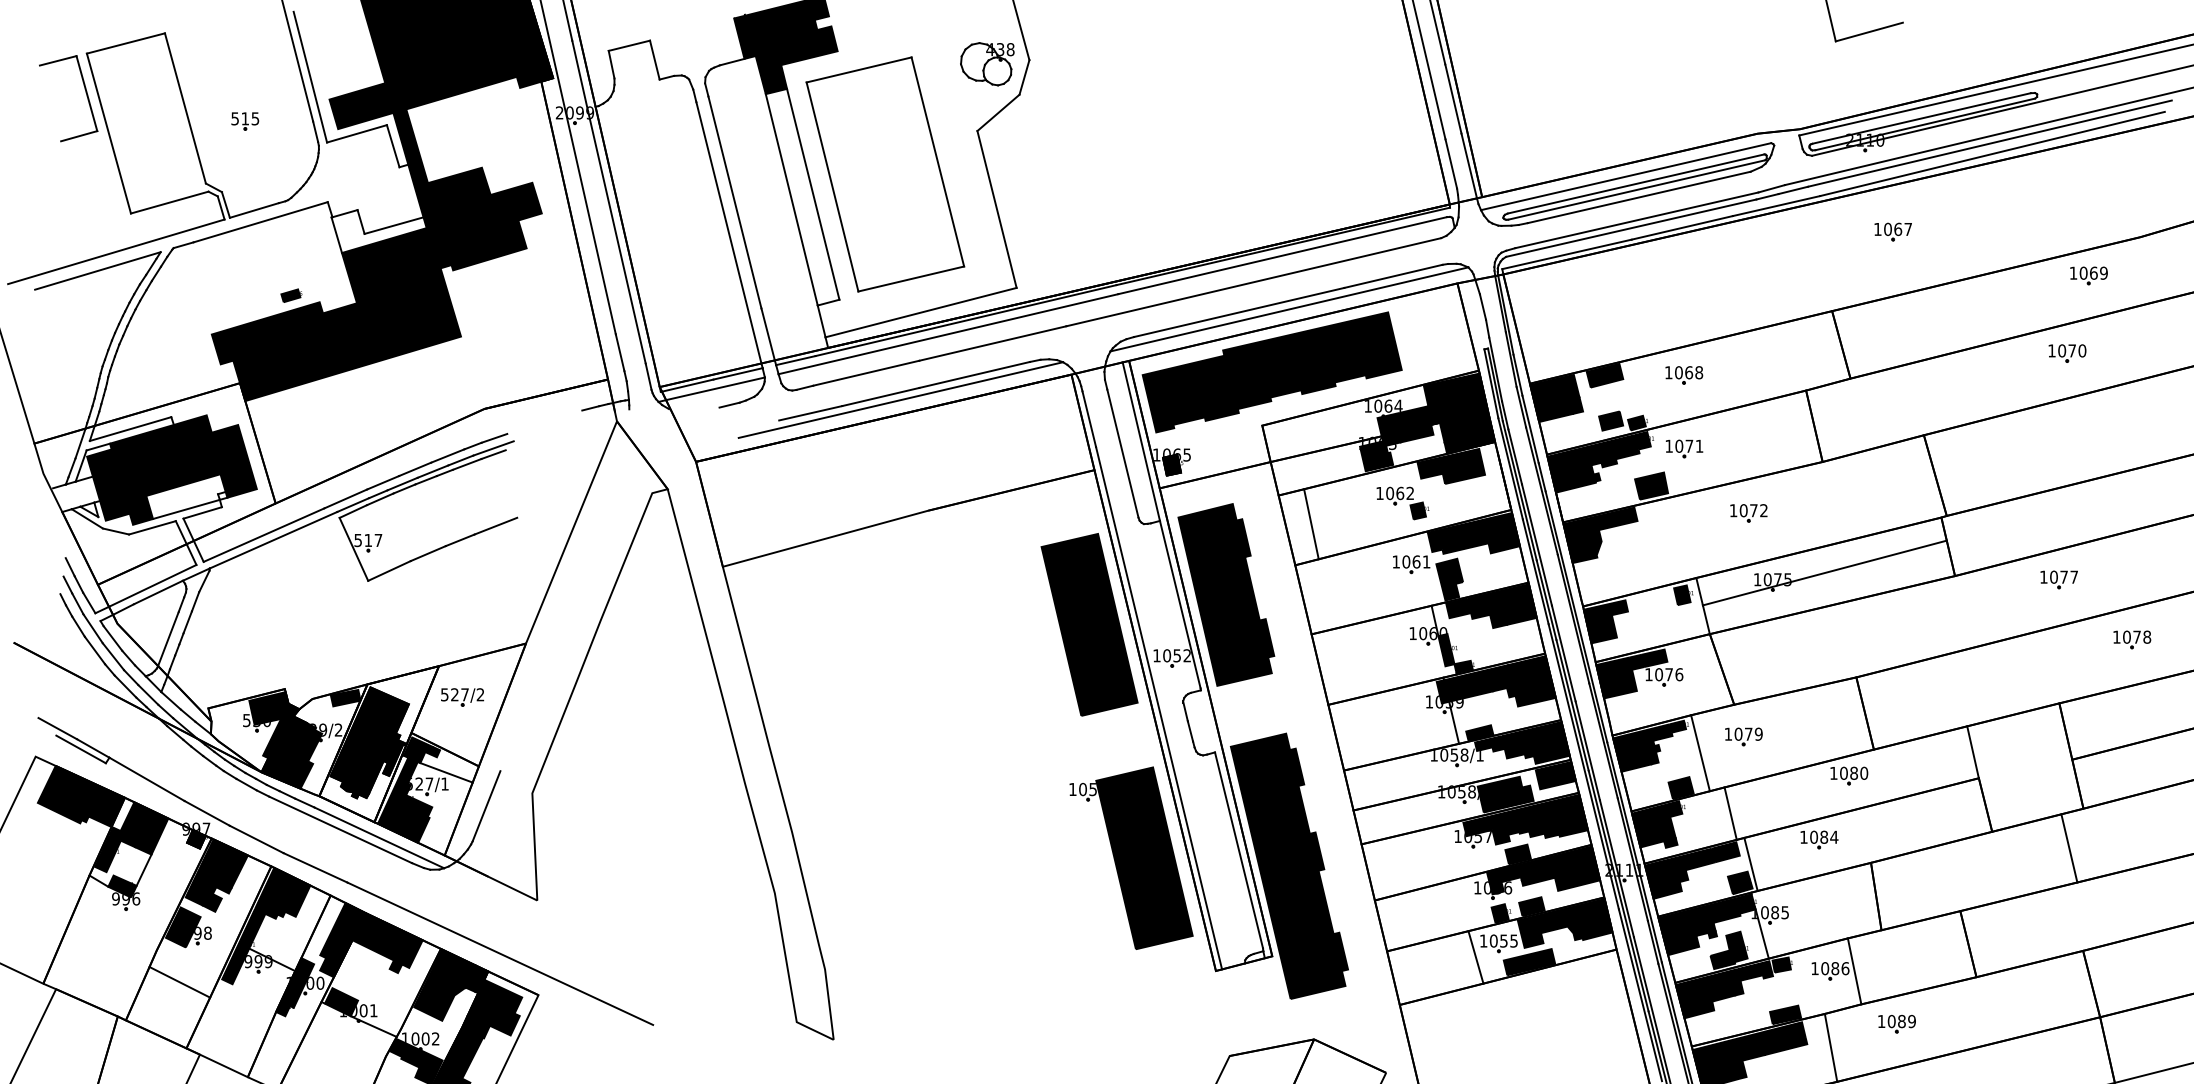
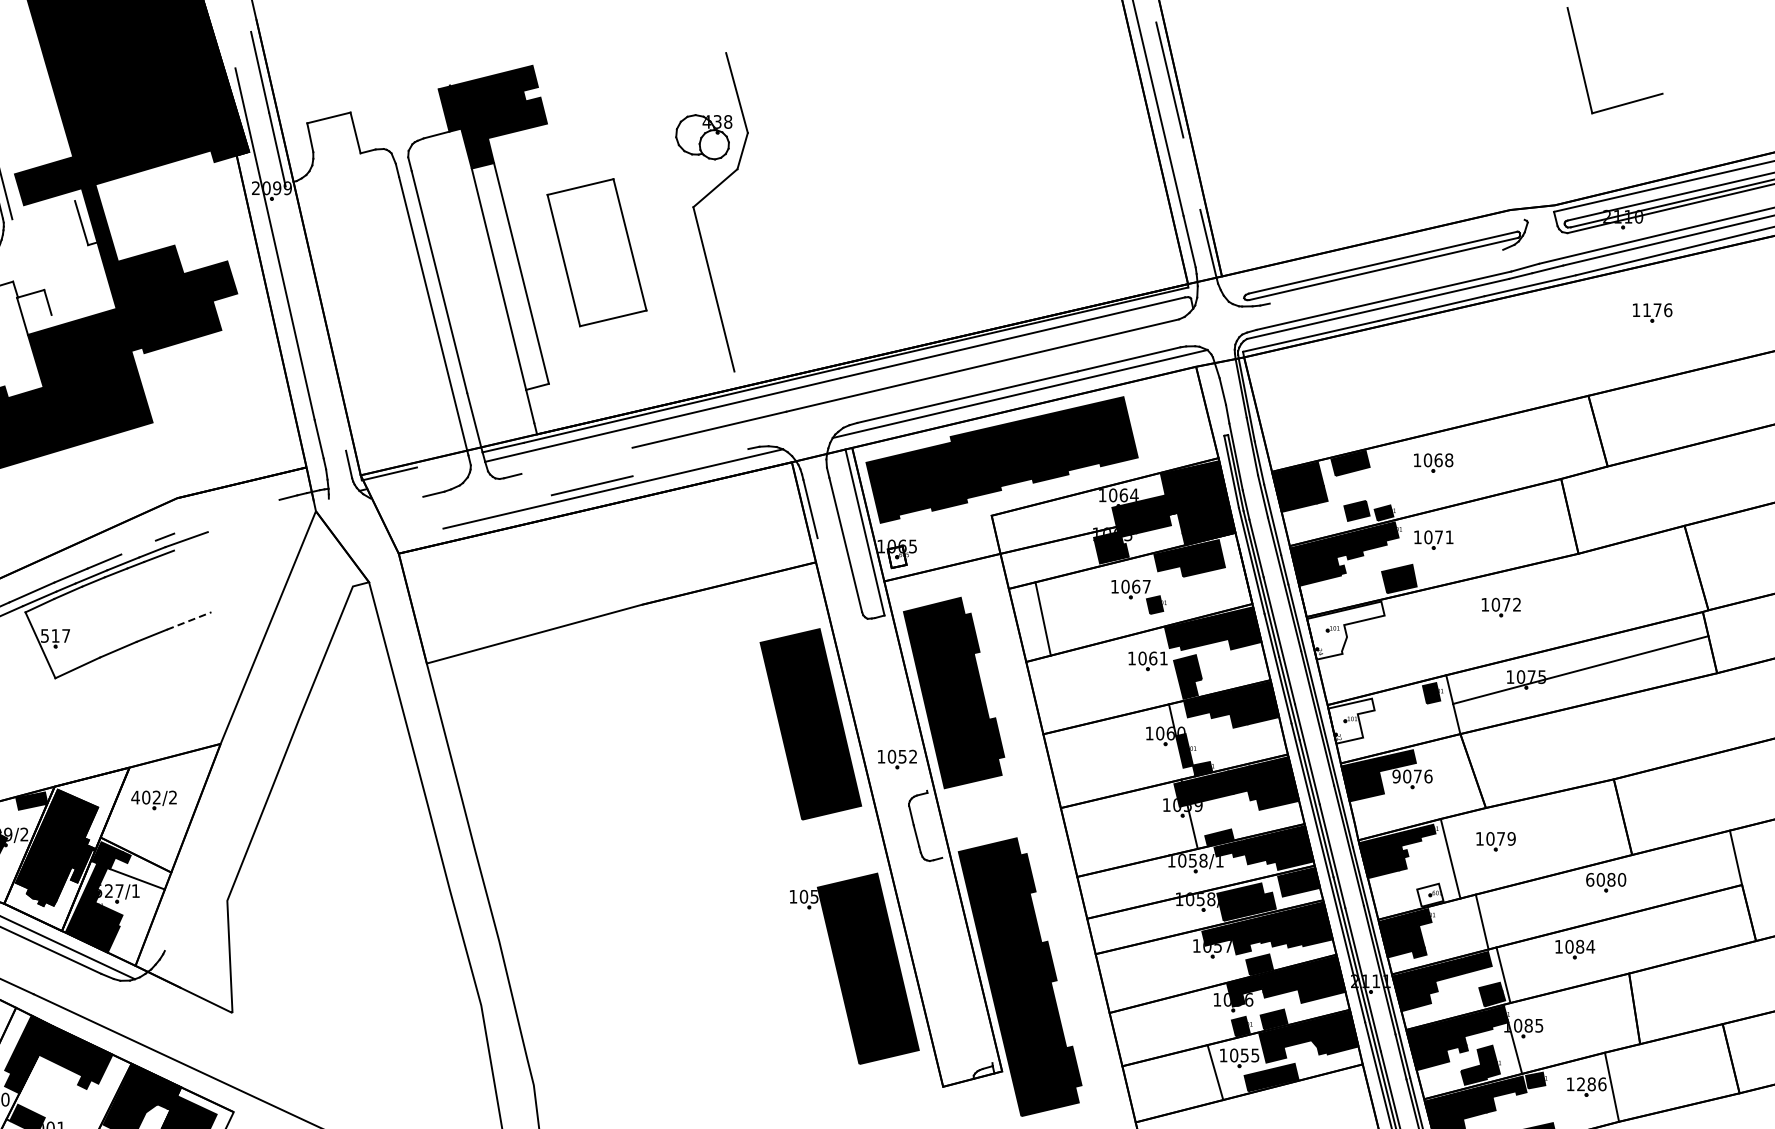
line: (1453, 98) -> (1191, 173), removed
line: (356, 133) -> (43, 209), removed
part: (885, 174) -> (597, 252), size x0.6
line: (1626, 176) -> (1373, 254), removed
line: (1638, 197) -> (1385, 276), removed
line: (393, 225) -> (81, 306), removed
text: (1898, 229) -> (1657, 310), 1067 -> 1176
line: (616, 237) -> (315, 318), removed
line: (920, 312) -> (633, 397), removed
line: (866, 372) -> (577, 460), removed
line: (737, 373) -> (442, 461), removed
line: (974, 374) -> (690, 462), removed
line: (715, 388) -> (419, 476), removed
line: (810, 413) -> (518, 503), removed
line: (494, 437) -> (187, 528), removed
line: (493, 454) -> (186, 545), removed
line: (447, 455) -> (138, 546), removed
fill: (1172, 464) -> (897, 556), removed
text: (1410, 492) -> (1146, 585), 1062 -> 1067
line: (495, 526) -> (188, 621), solid -> dashed
fill: (1600, 535) -> (1345, 630), removed
line: (1179, 604) -> (905, 703), removed
fill: (1605, 621) -> (1351, 720), removed
text: (1648, 674) -> (1396, 776), 1076 -> 9076
text: (454, 694) -> (145, 797), 527/2 -> 402/2
line: (1159, 708) -> (884, 811), removed
text: (1833, 772) -> (1589, 878), 1080 -> 6080
fill: (1680, 788) -> (1429, 895), removed
line: (486, 806) -> (179, 914), removed
line: (1239, 850) -> (967, 960), removed
text: (1825, 968) -> (1581, 1084), 1086 -> 1286

